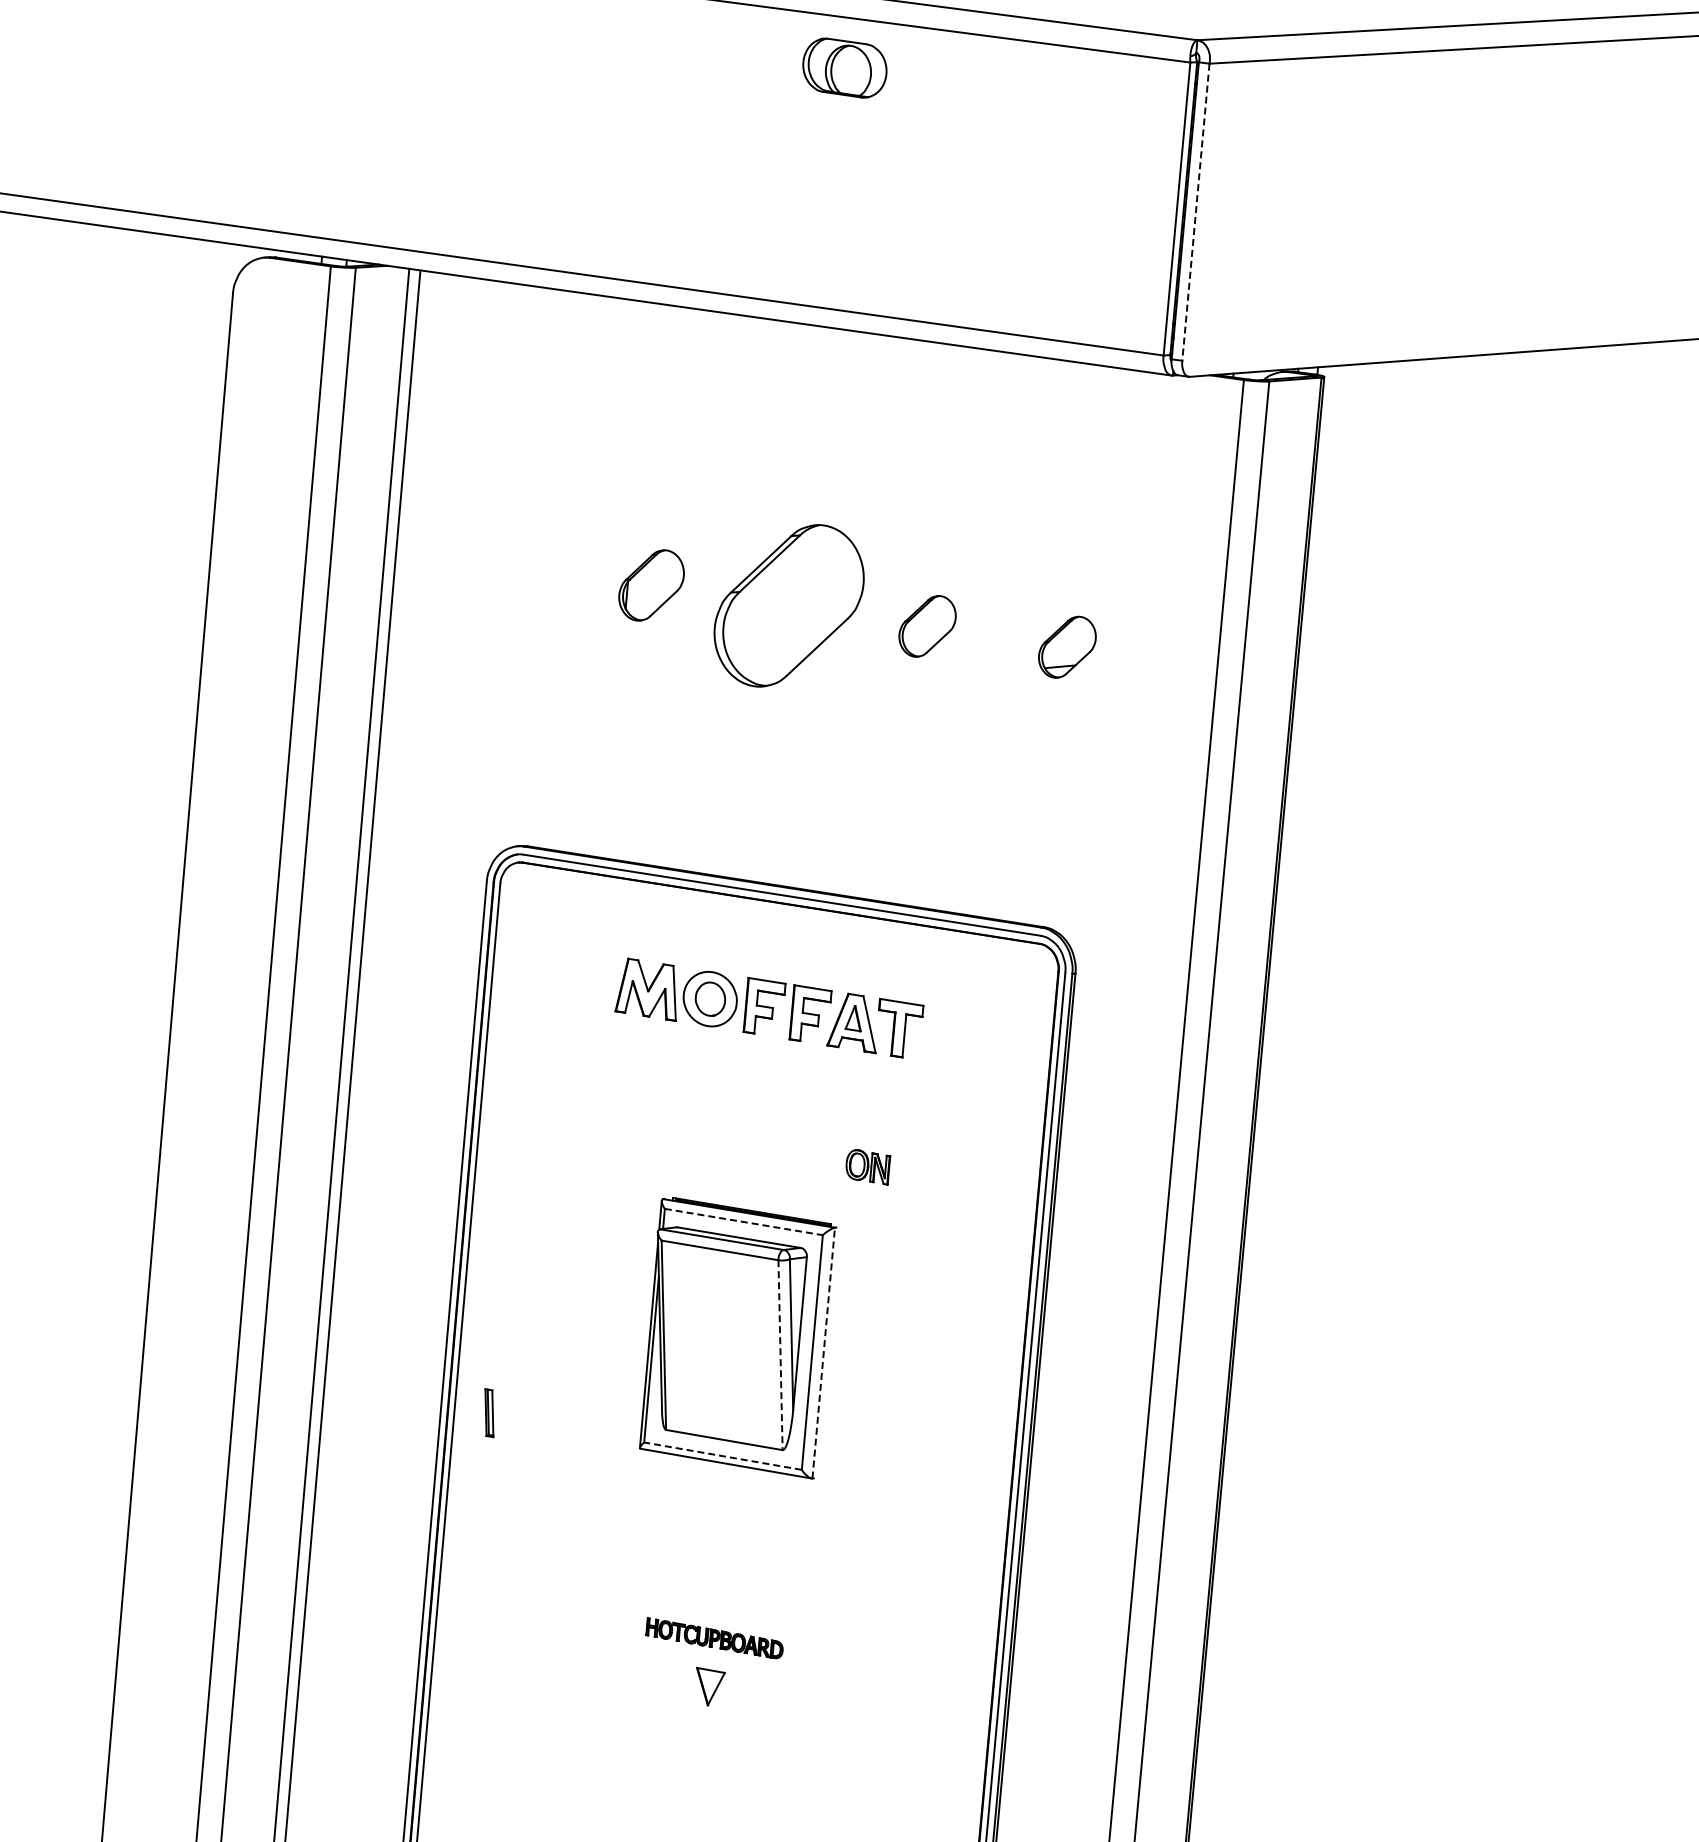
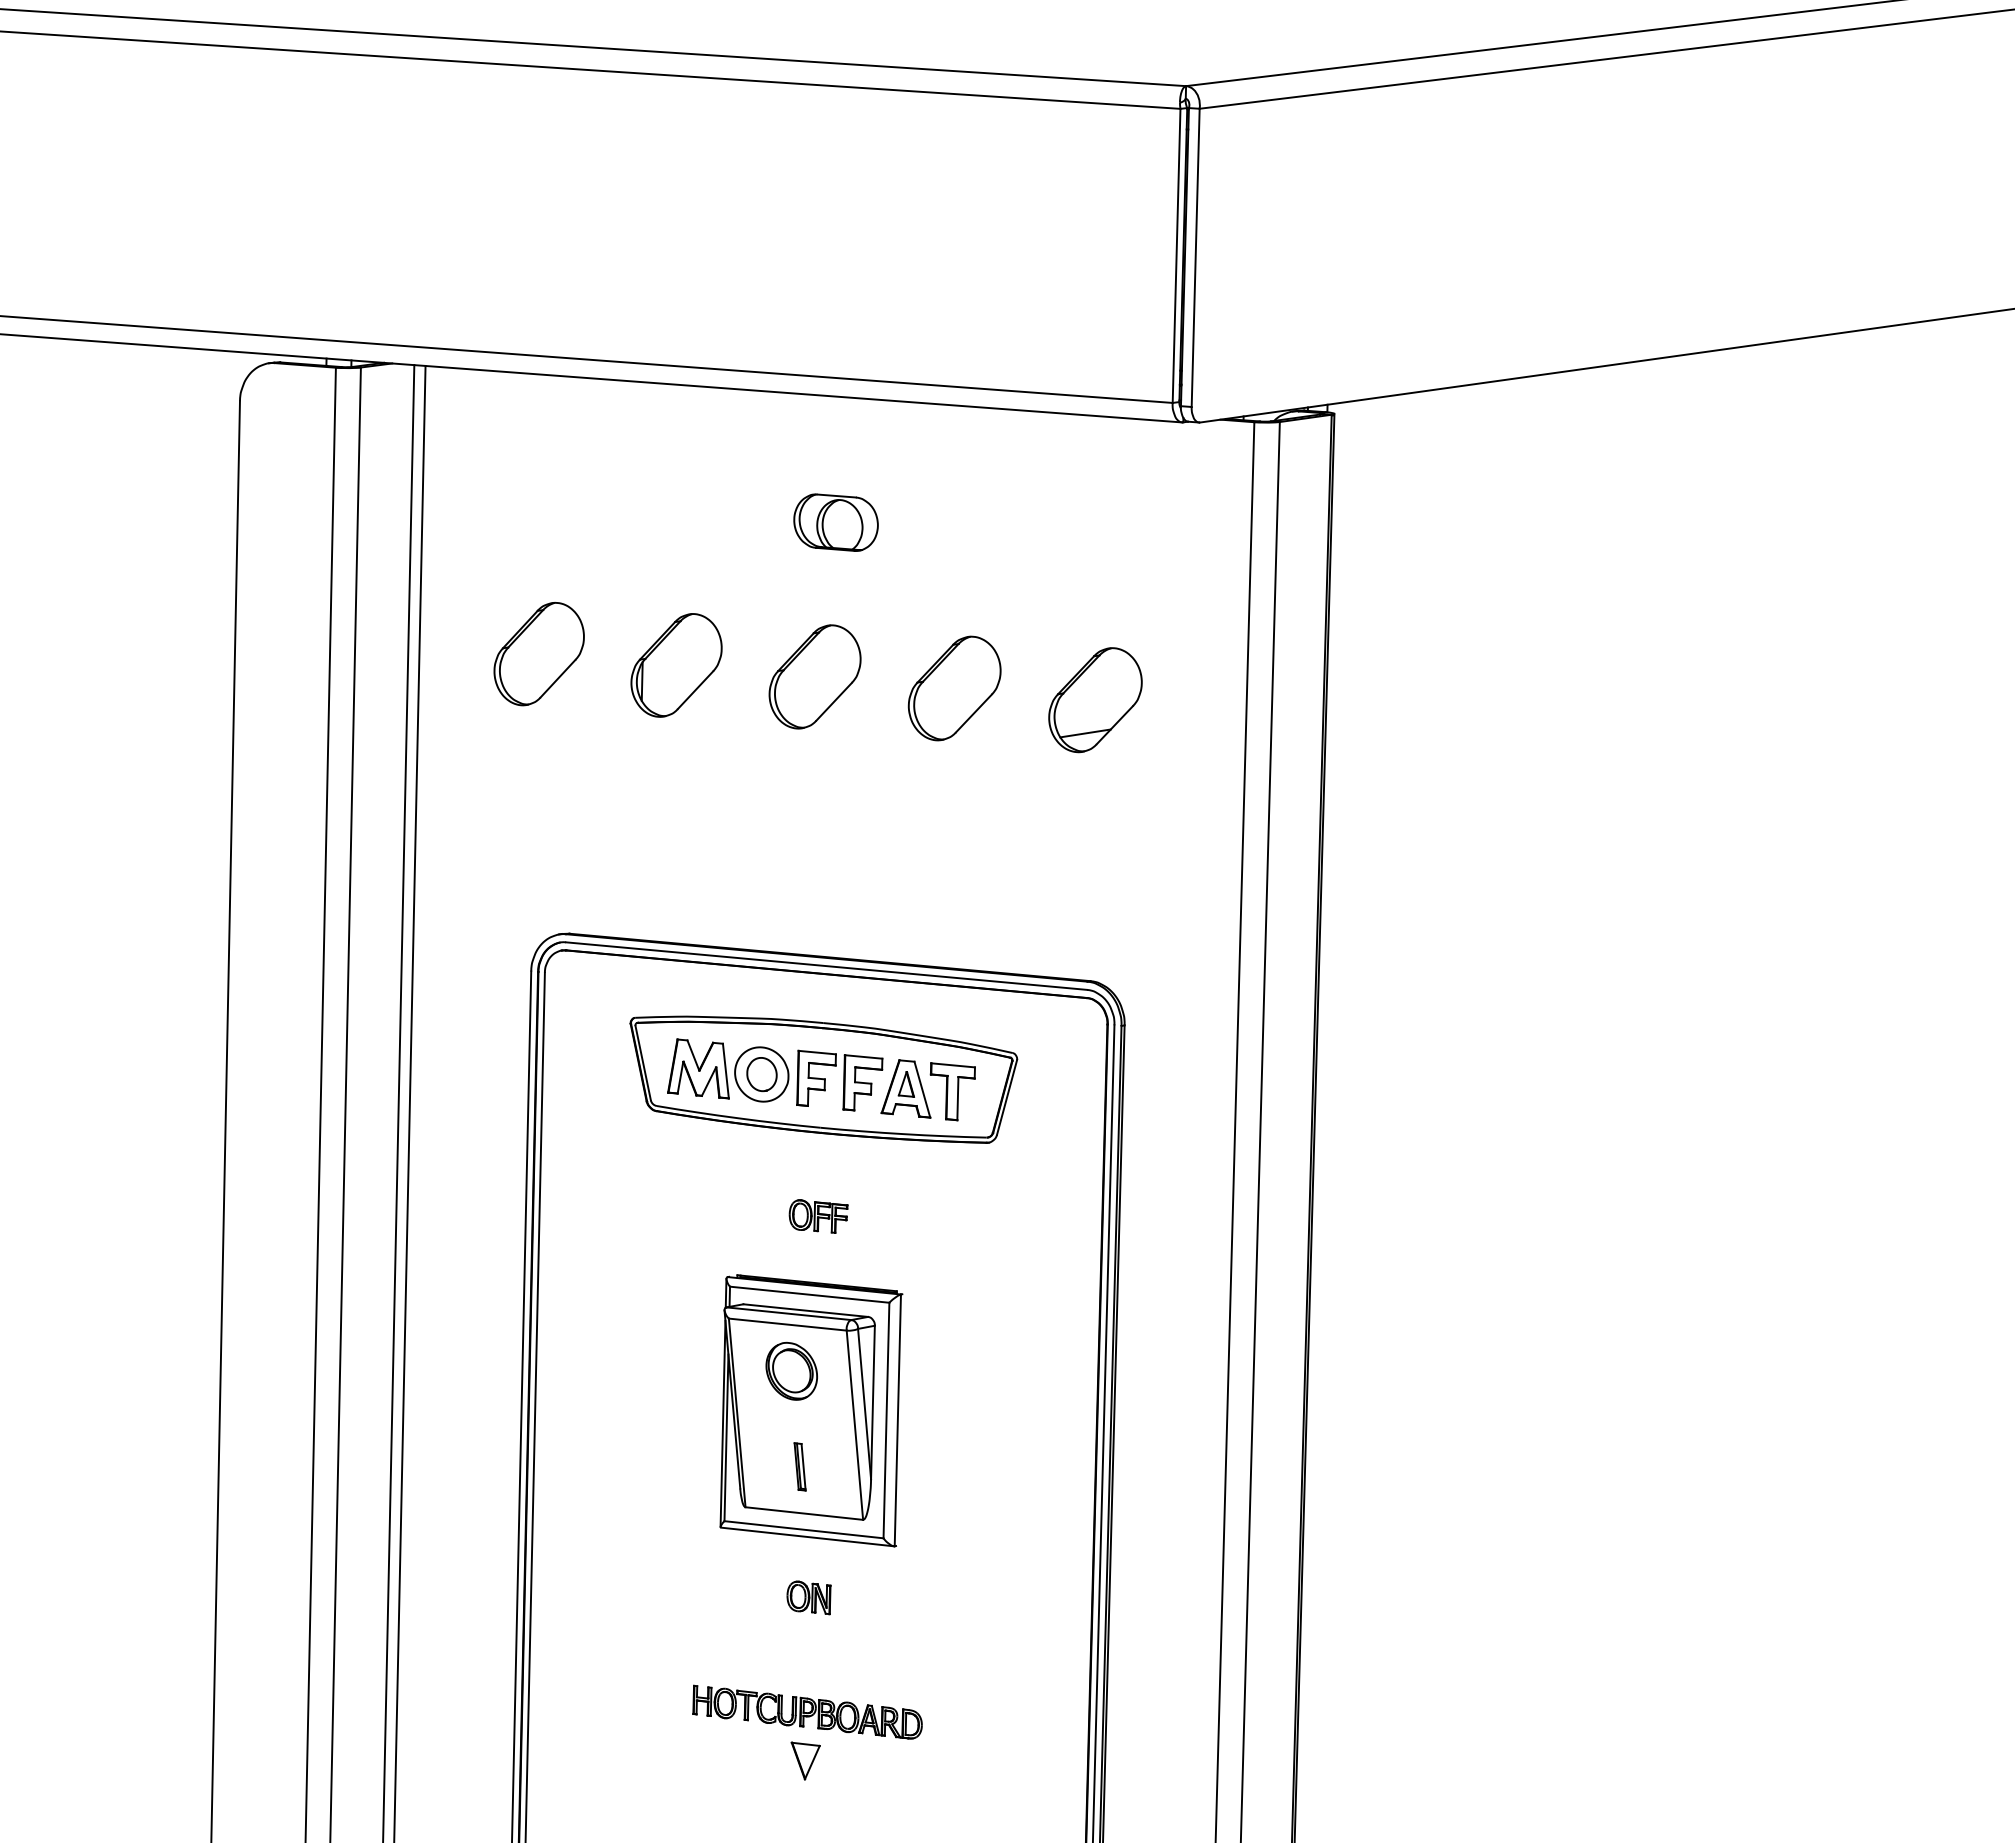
part: (844, 67) -> (835, 522), moved
line: (1195, 212) -> (1195, 258), dashed -> solid
part: (514, 565) -> (538, 654), added
part: (651, 585) -> (676, 665), size x1.43
part: (788, 605) -> (814, 676), size x0.62
part: (927, 626) -> (954, 688), size x1.67
part: (1067, 647) -> (1095, 700), size x1.67
part: (771, 1008) -> (823, 1079), added
part: (757, 1144) -> (818, 1216), added
part: (867, 1166) -> (808, 1597), moved
line: (744, 1221) -> (810, 1294), dashed -> solid
part: (720, 1296) -> (791, 1370), added
line: (823, 1353) -> (897, 1420), dashed -> solid
line: (780, 1355) -> (854, 1425), dashed -> solid
part: (488, 1412) -> (799, 1466), moved
line: (723, 1455) -> (804, 1529), dashed -> solid
part: (714, 1637) -> (807, 1711), size x1.67

